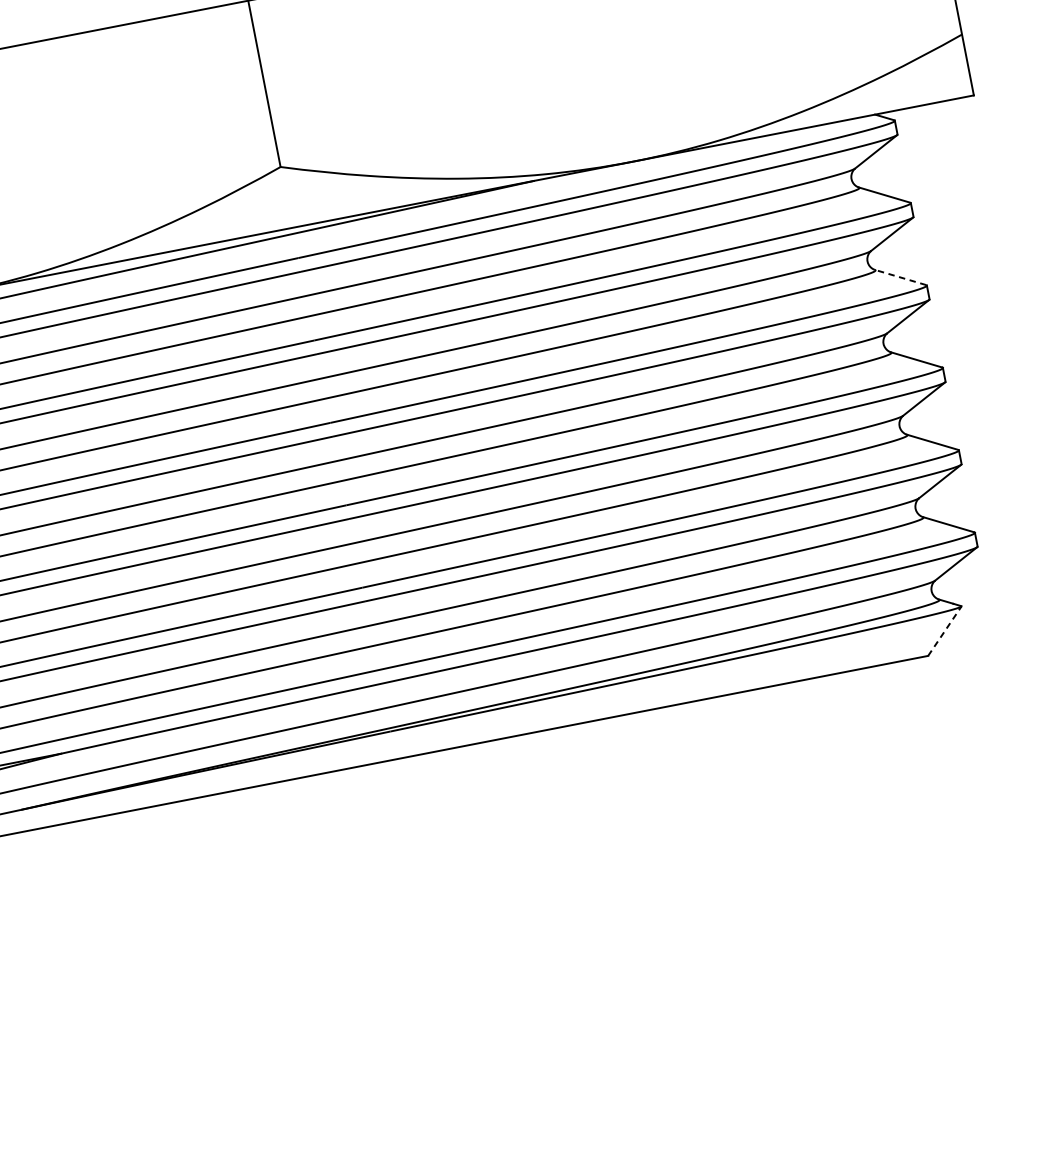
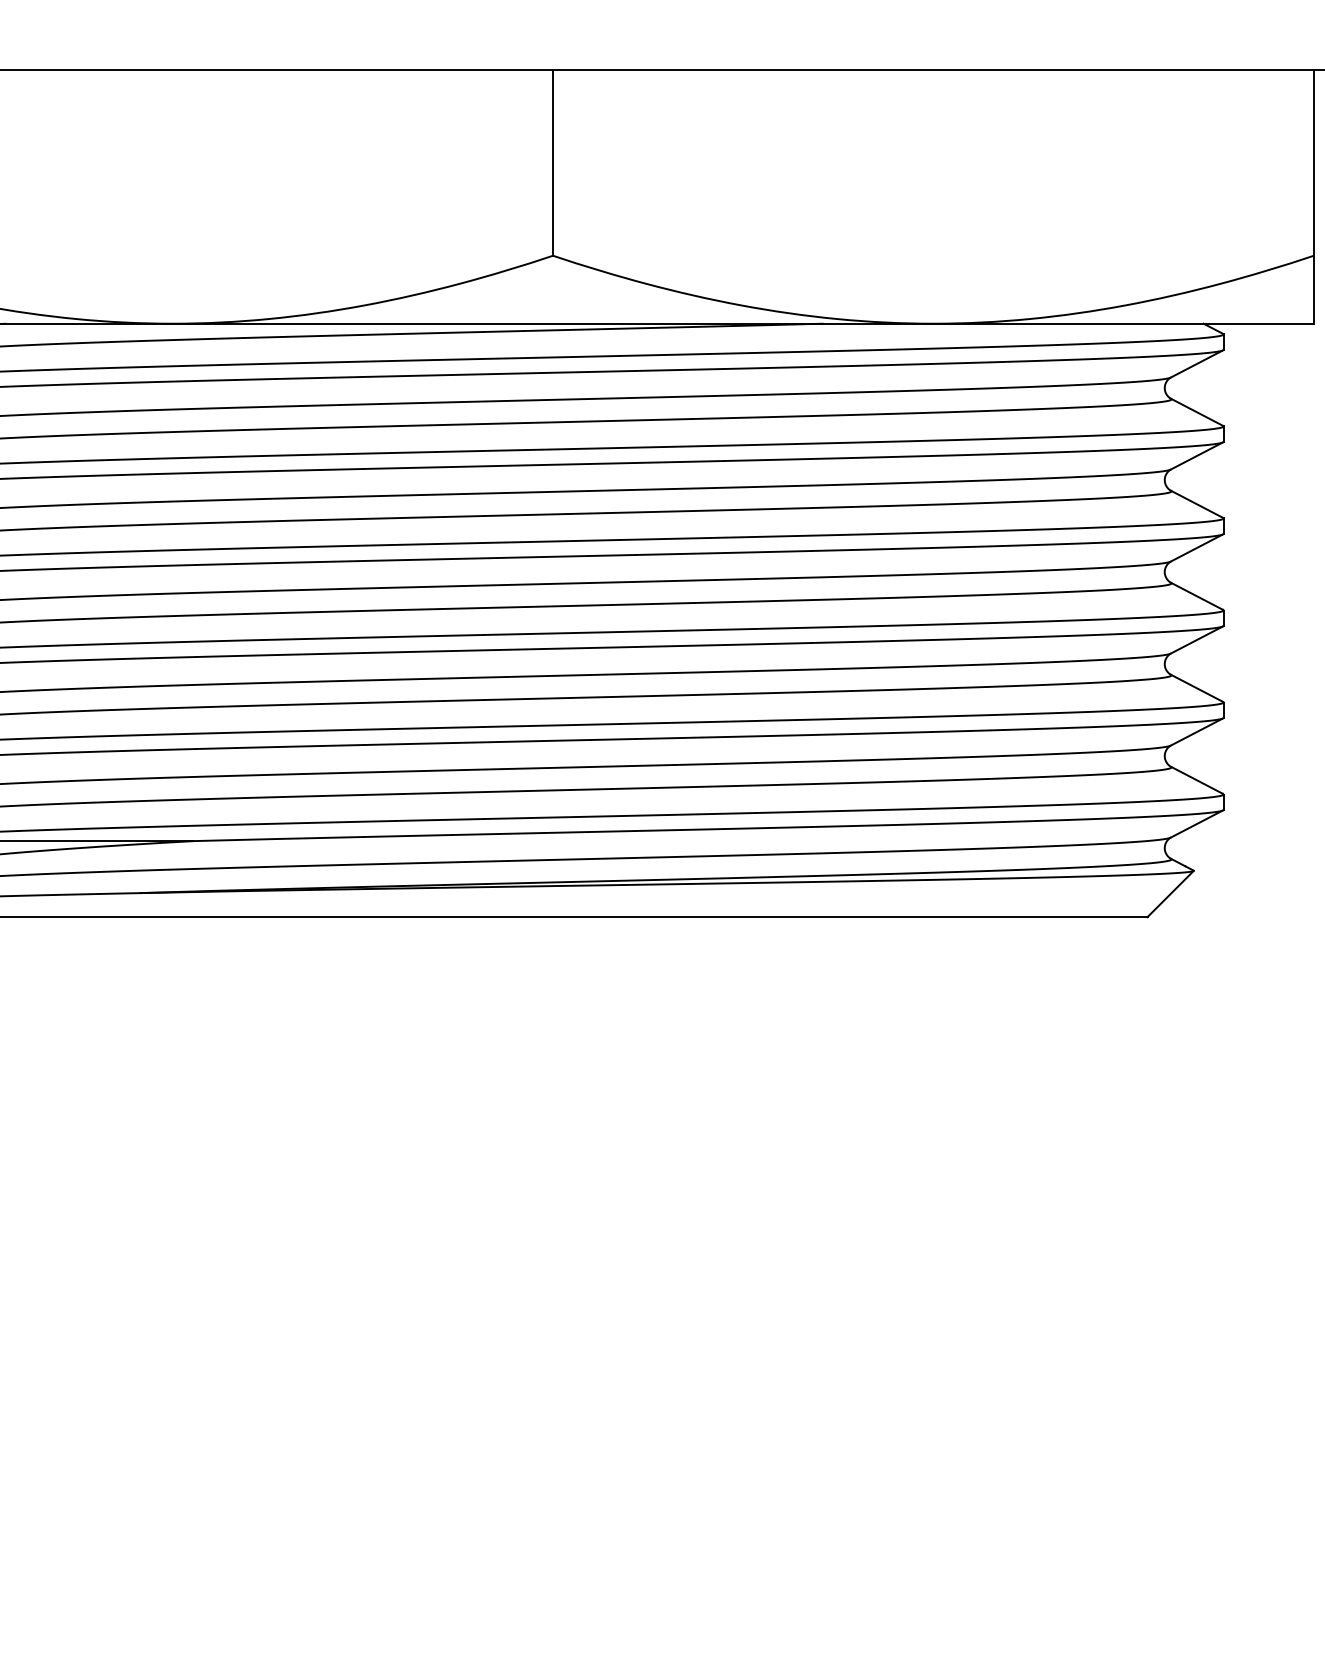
line: (900, 277) -> (1196, 504), dashed -> solid
line: (944, 631) -> (1170, 894), dashed -> solid

